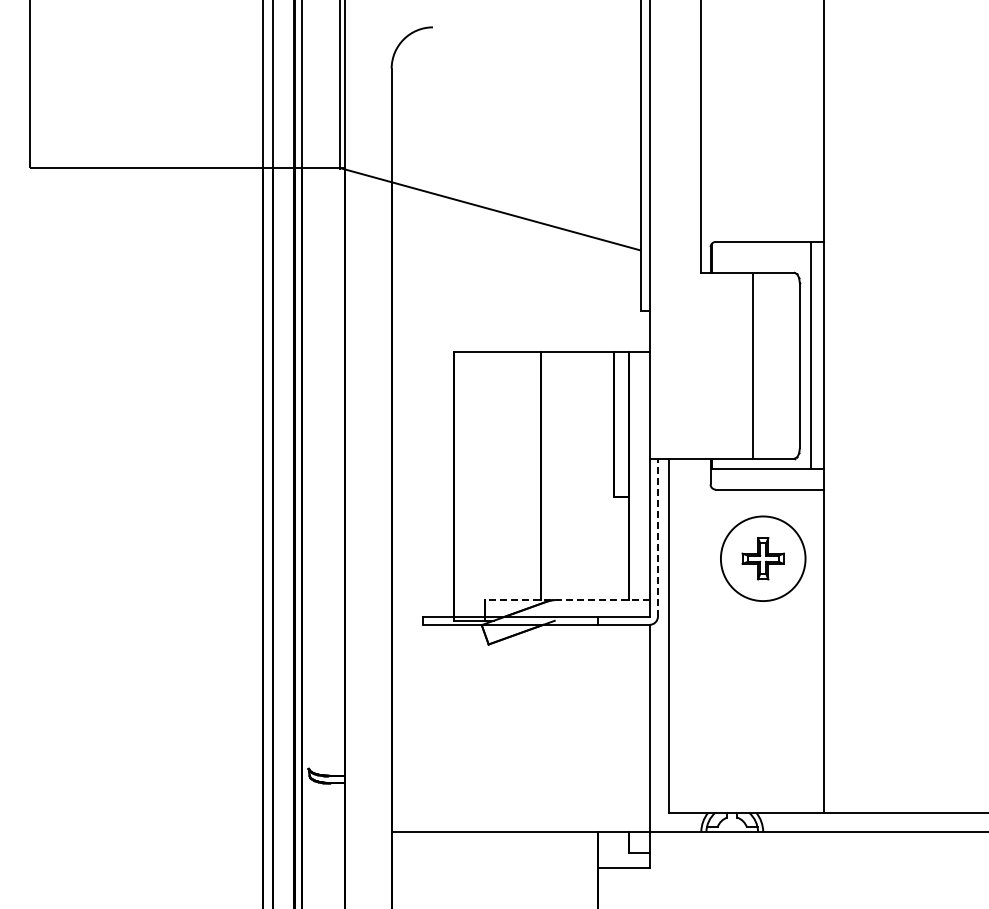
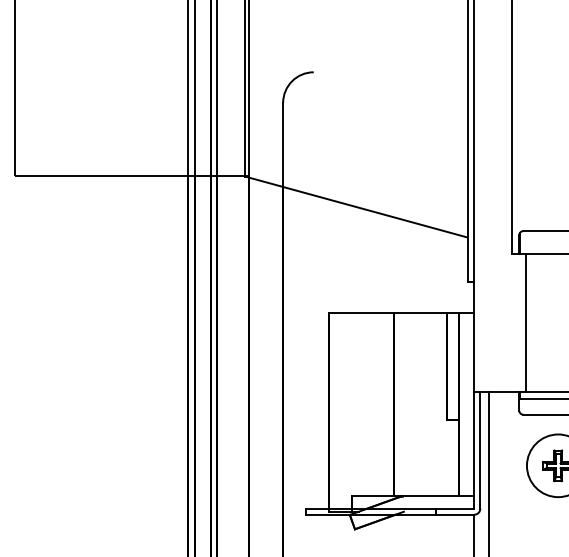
line: (752, 365) -> (525, 322), moved
line: (657, 537) -> (480, 450), dashed -> solid
line: (567, 600) -> (413, 496), dashed -> solid

